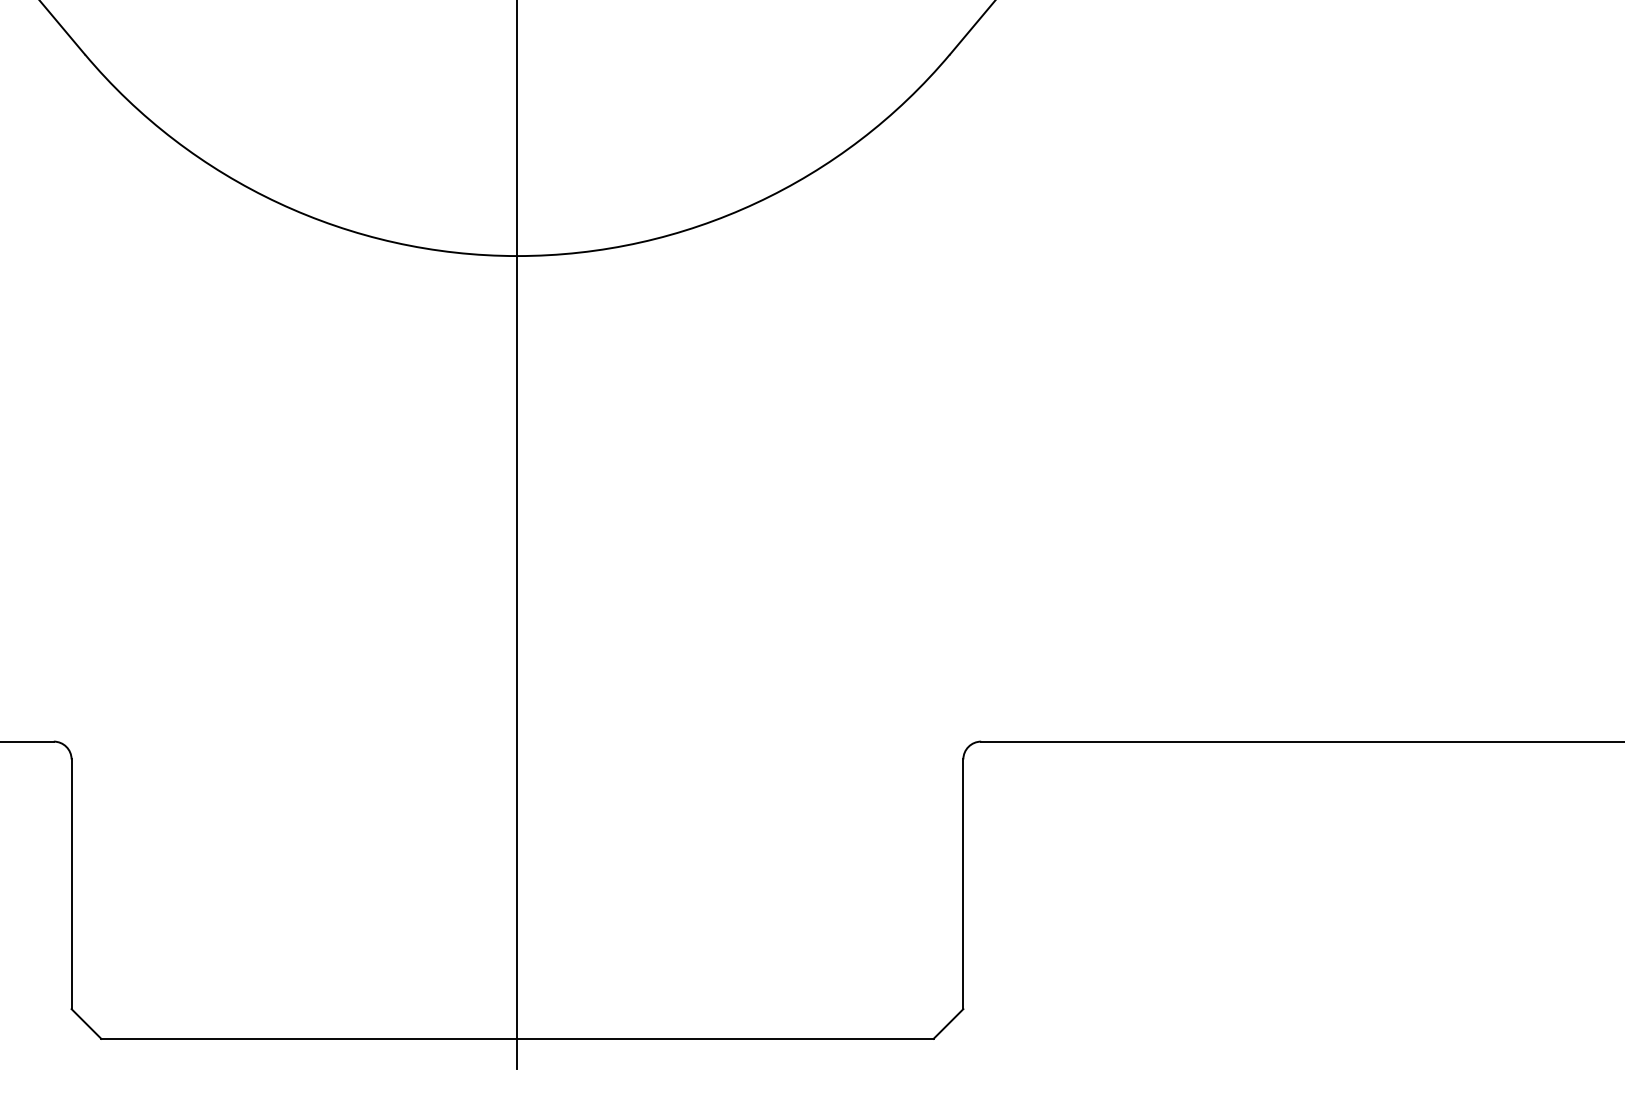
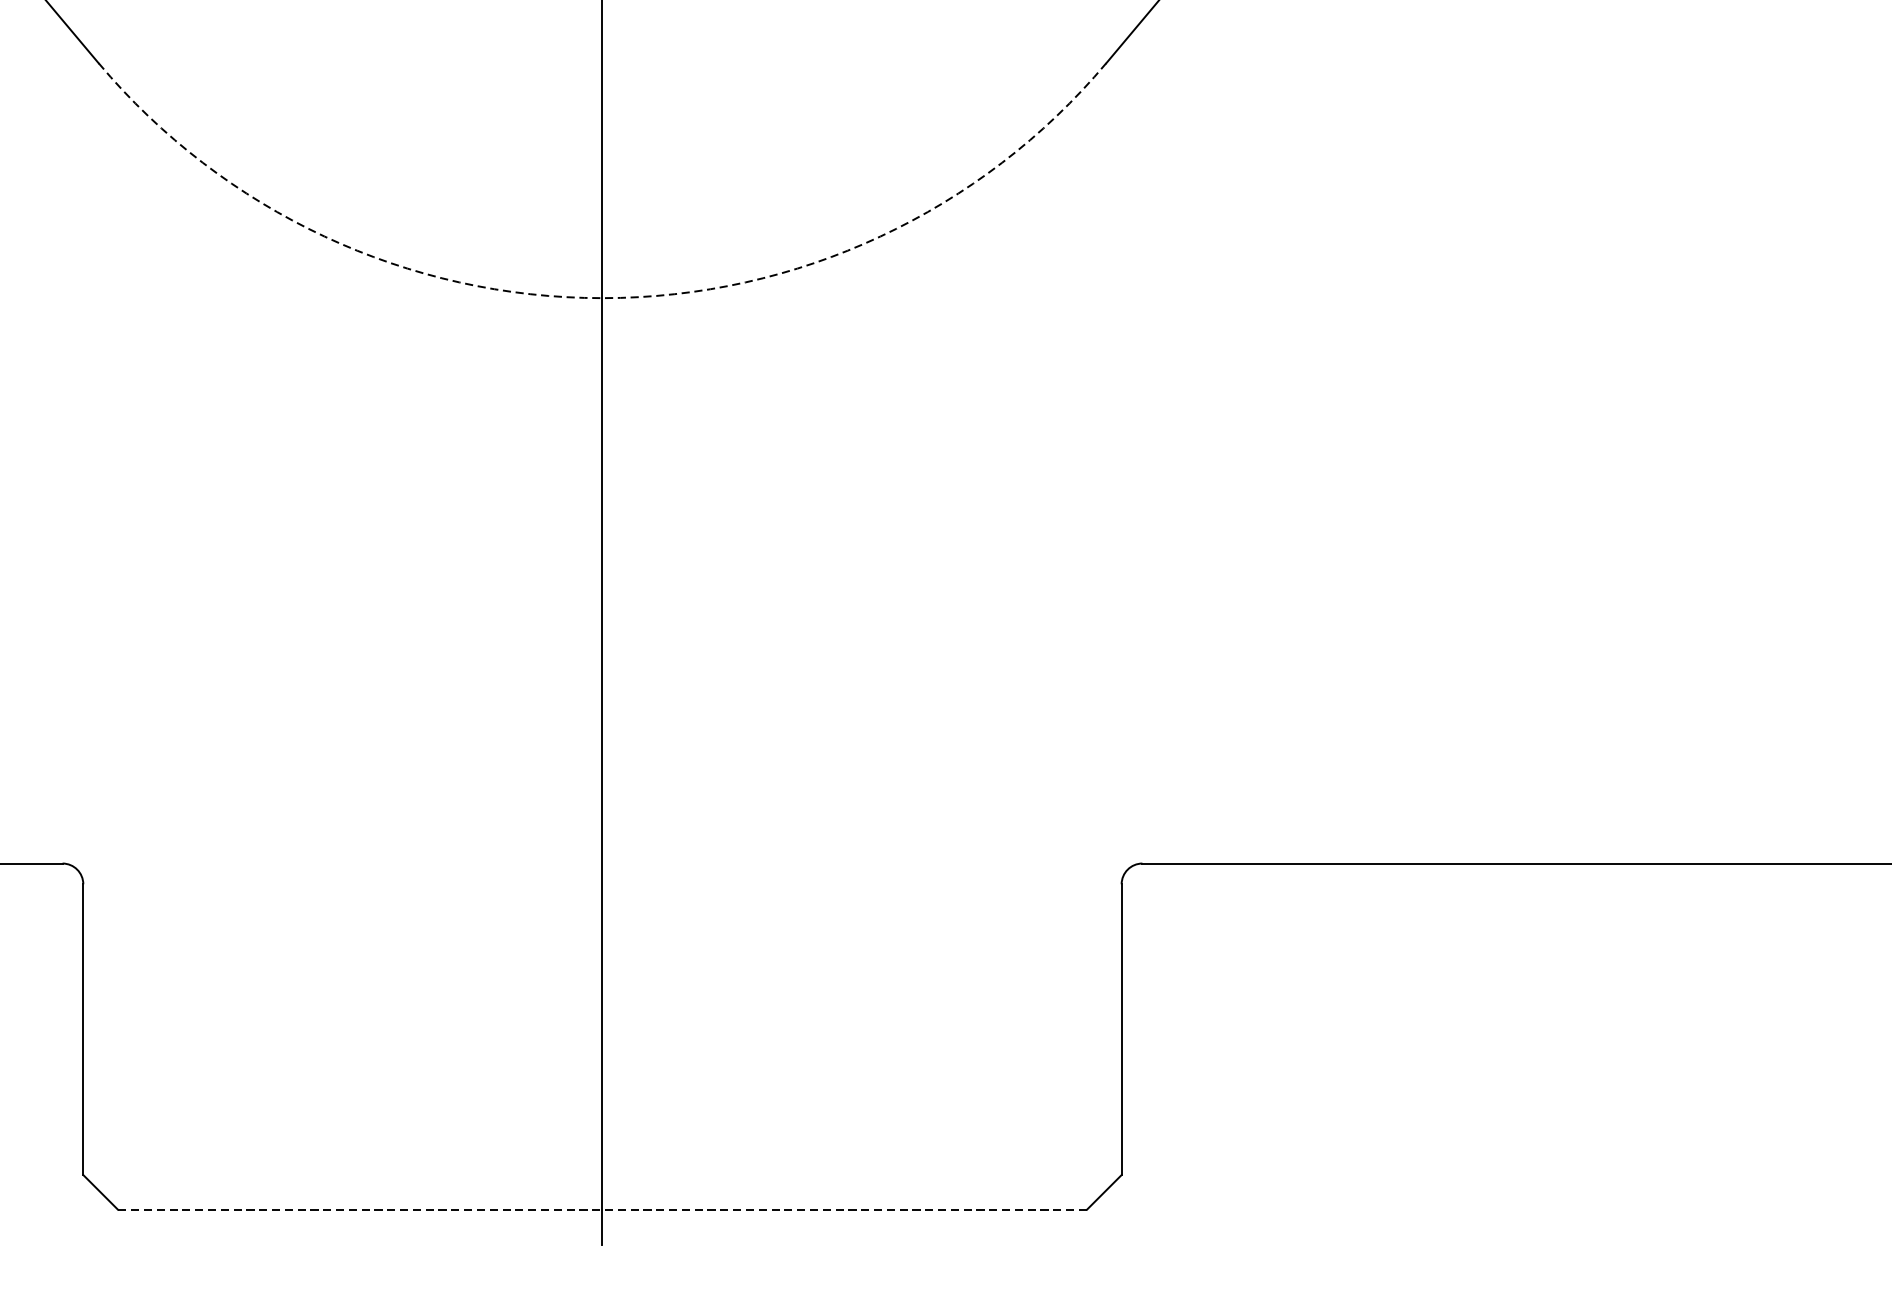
arc: (517, 256) -> (602, 298), solid -> dashed
line: (516, 1038) -> (601, 1209), solid -> dashed

